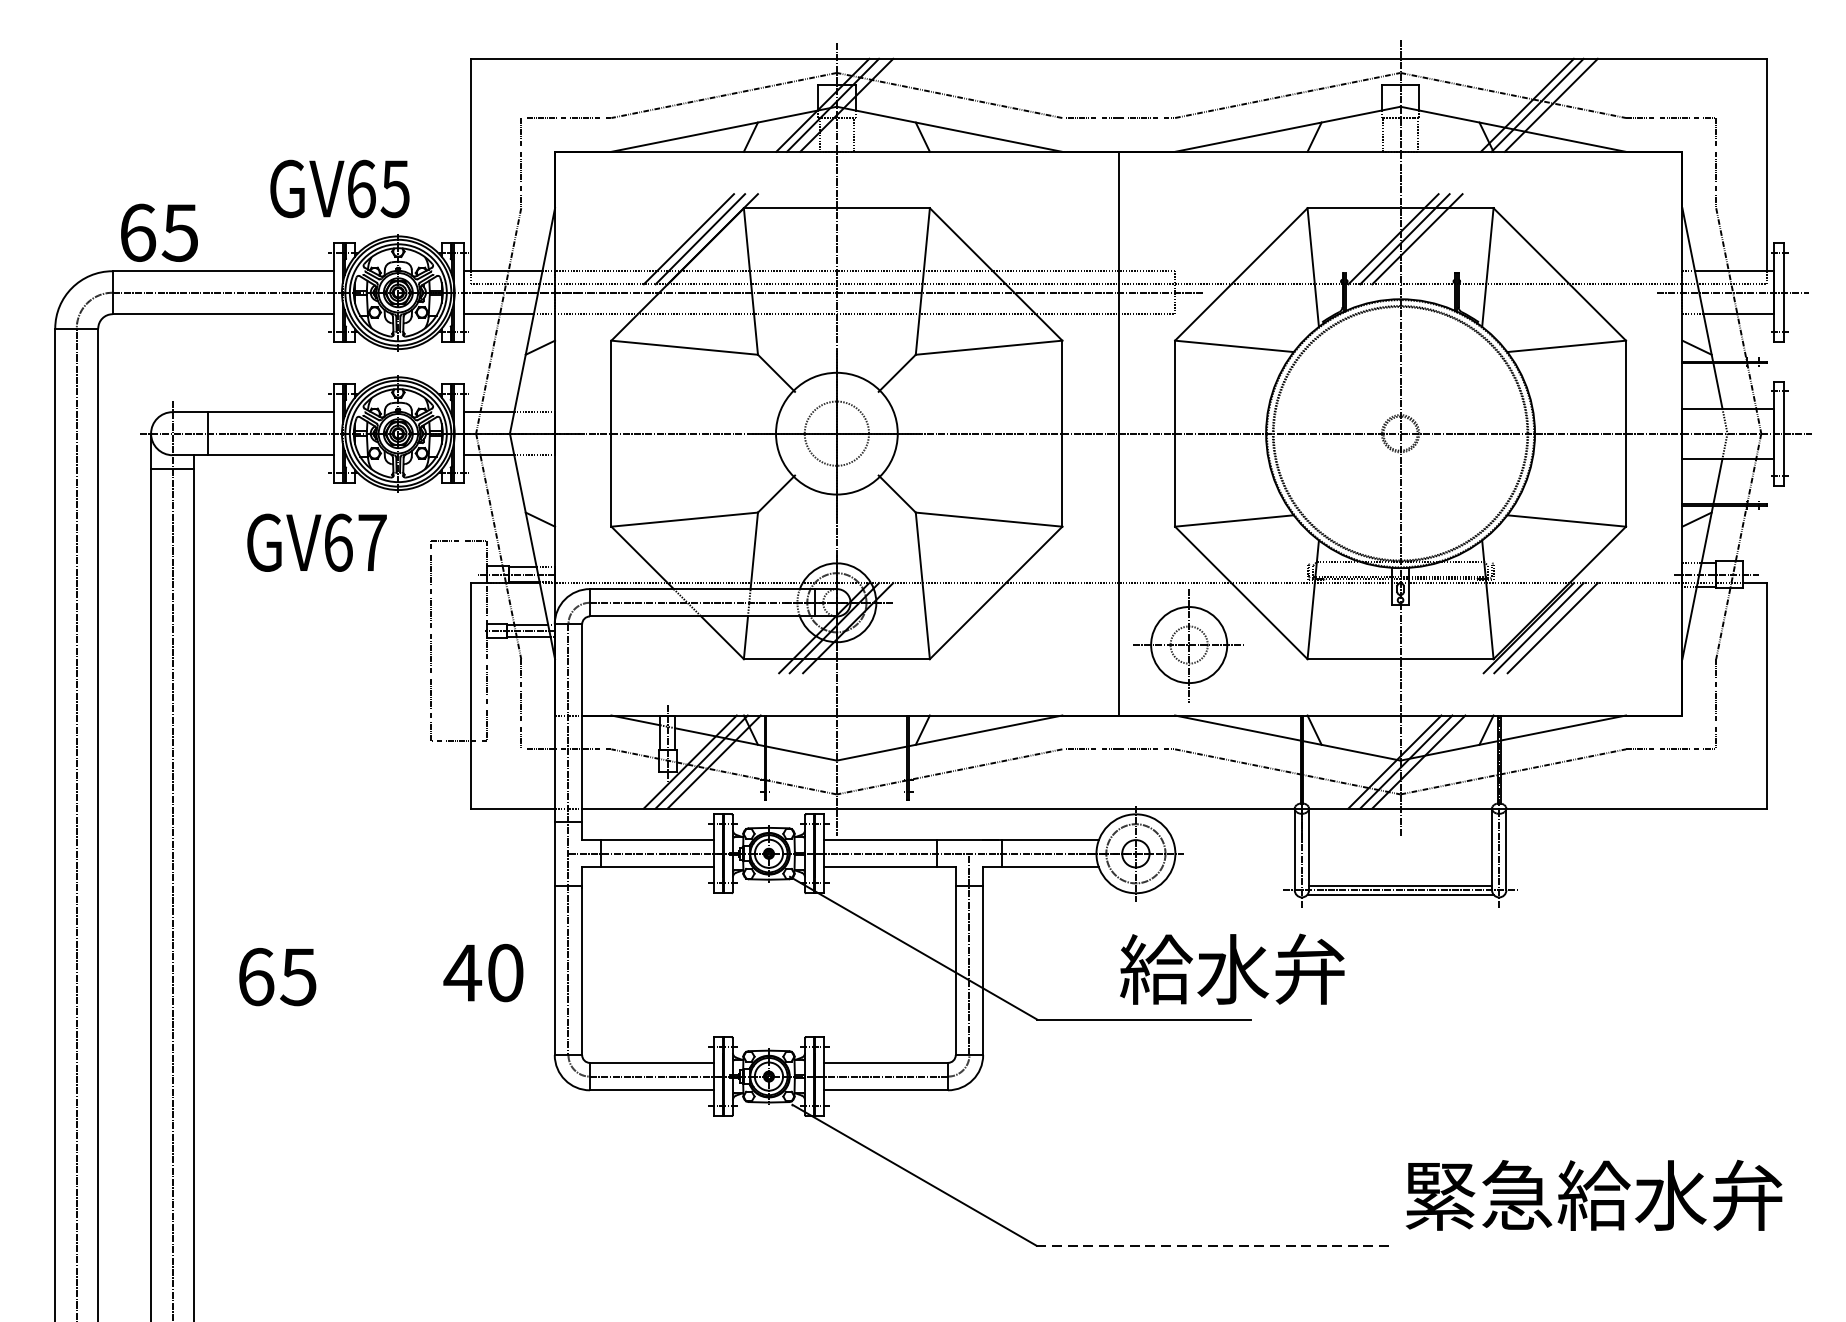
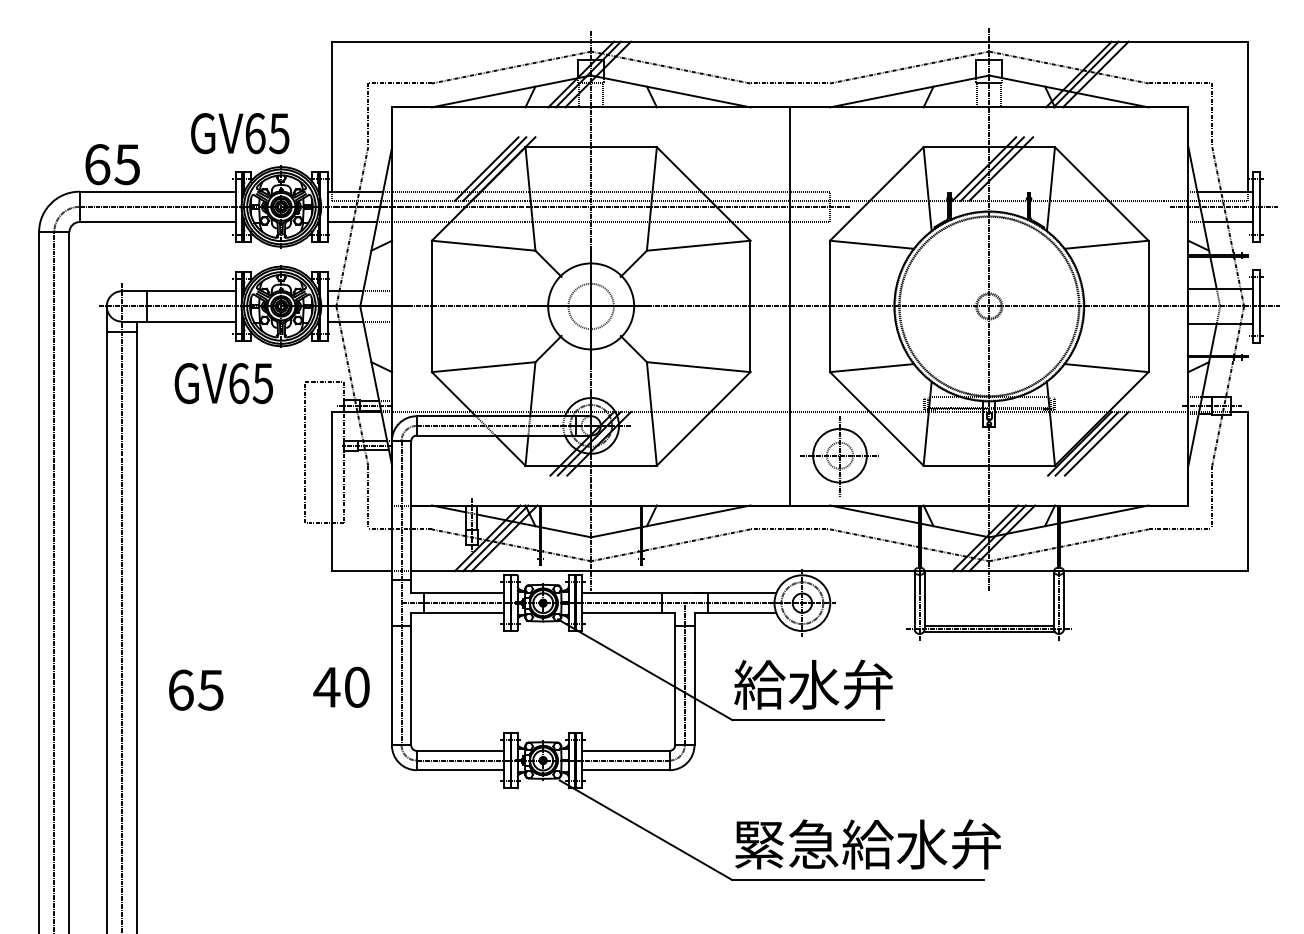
text: (371, 542) -> (262, 383), GV67 -> GV65
text: (1232, 968) -> (813, 684), moved
text: (1593, 1195) -> (867, 844), moved
line: (1213, 1245) -> (857, 879), dashed -> solid

